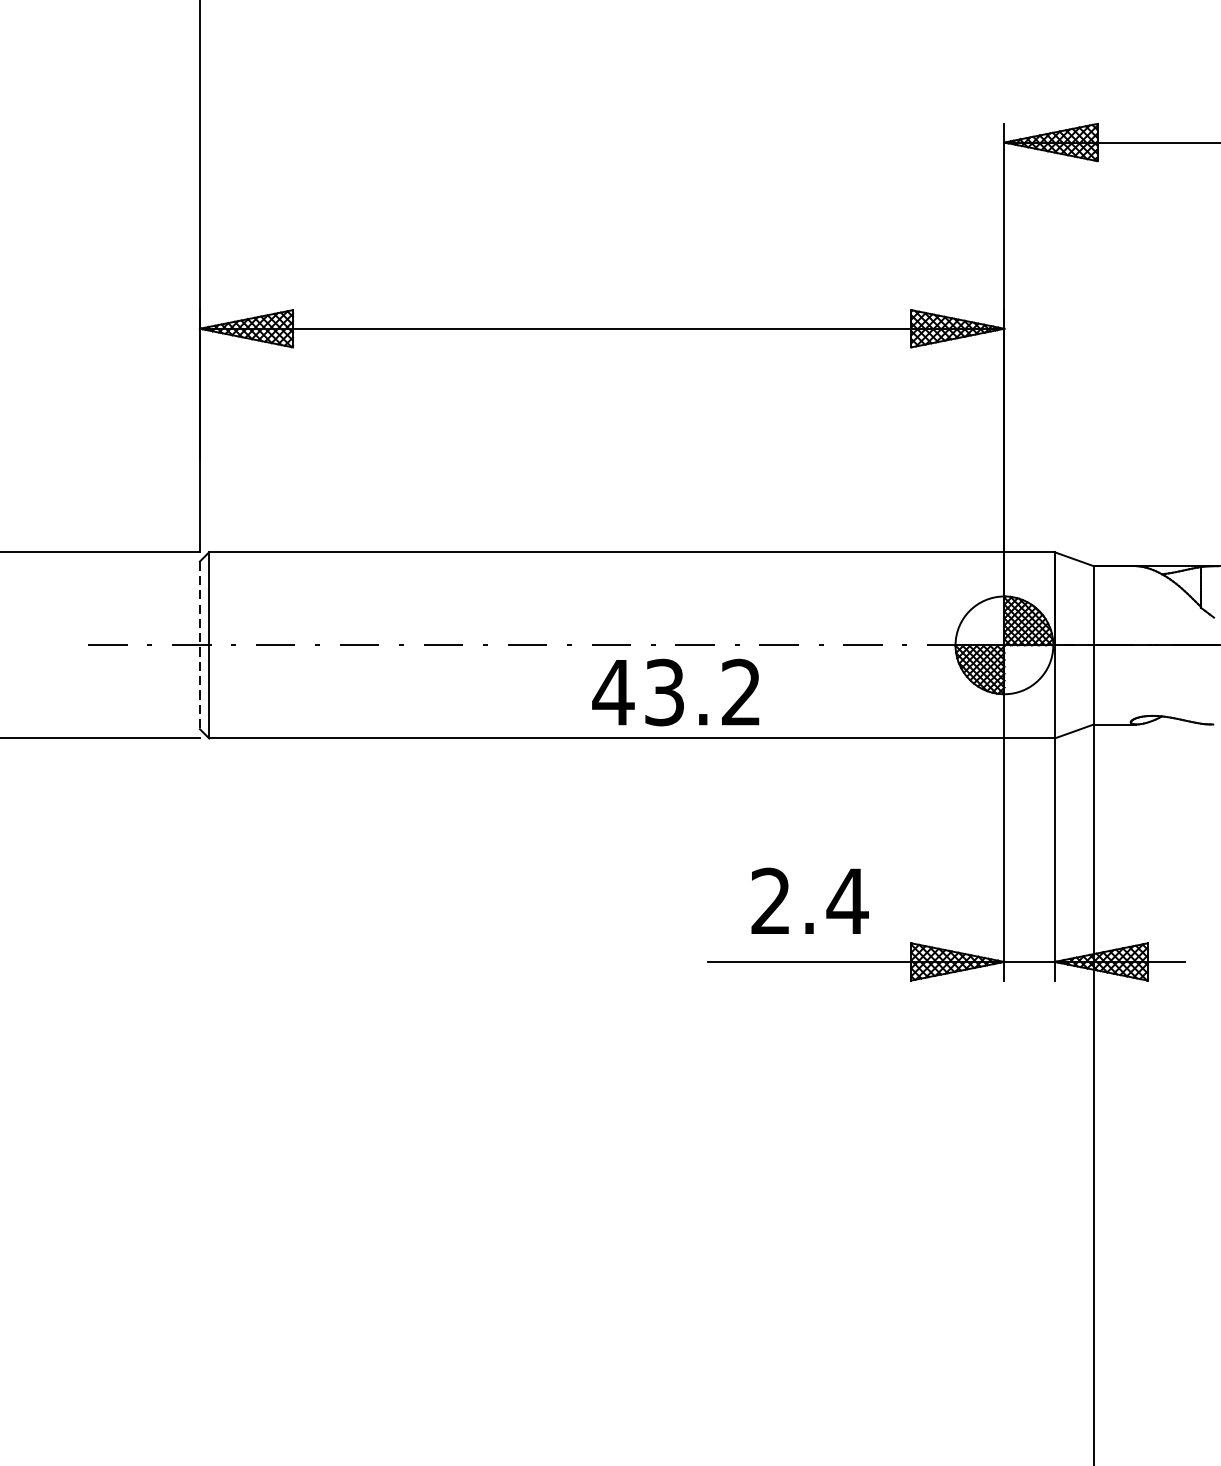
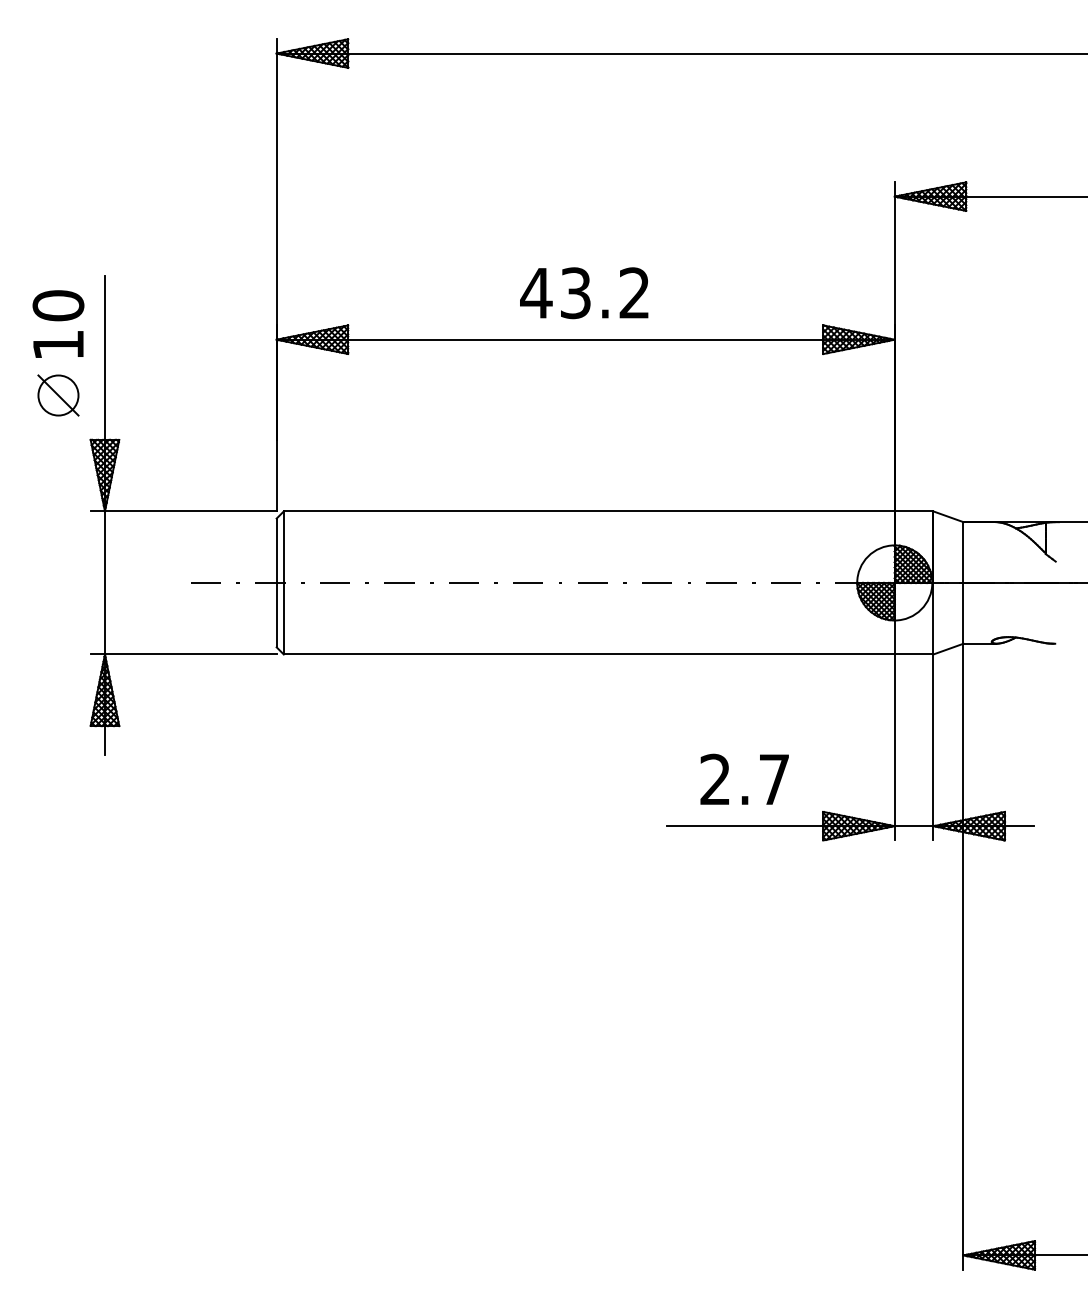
line: (199, 646) -> (276, 583), dashed -> solid
text: (676, 692) -> (584, 293), moved
text: (847, 901) -> (774, 779), 2.4 -> 2.7

